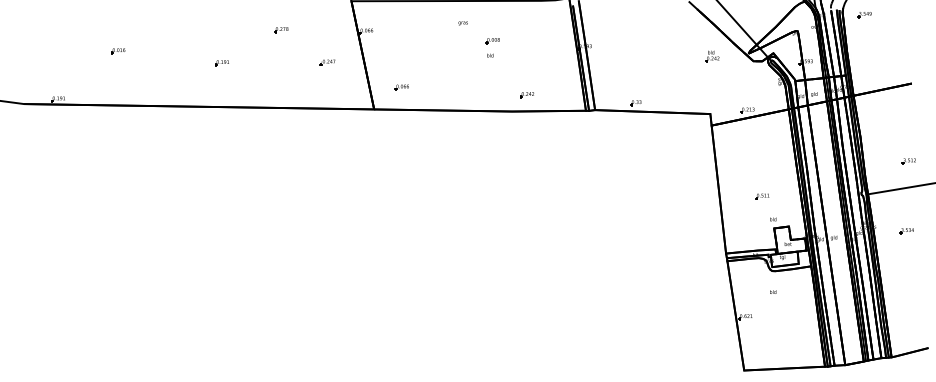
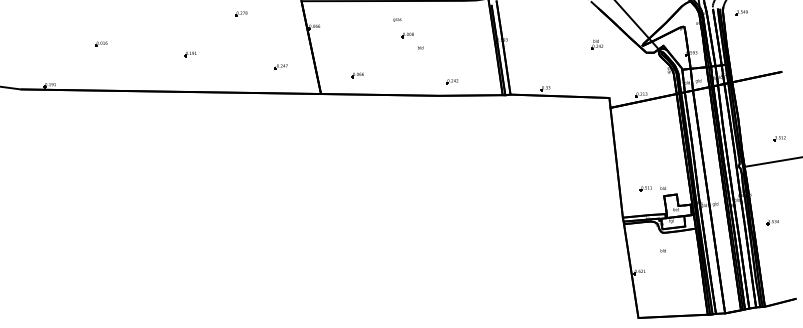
part: (281, 29) -> (241, 13), moved
part: (492, 41) -> (407, 35), moved
part: (712, 56) -> (597, 44), moved
part: (326, 62) -> (280, 66), moved
part: (401, 87) -> (357, 75), moved
part: (761, 196) -> (645, 188), moved
part: (906, 231) -> (772, 222), moved

